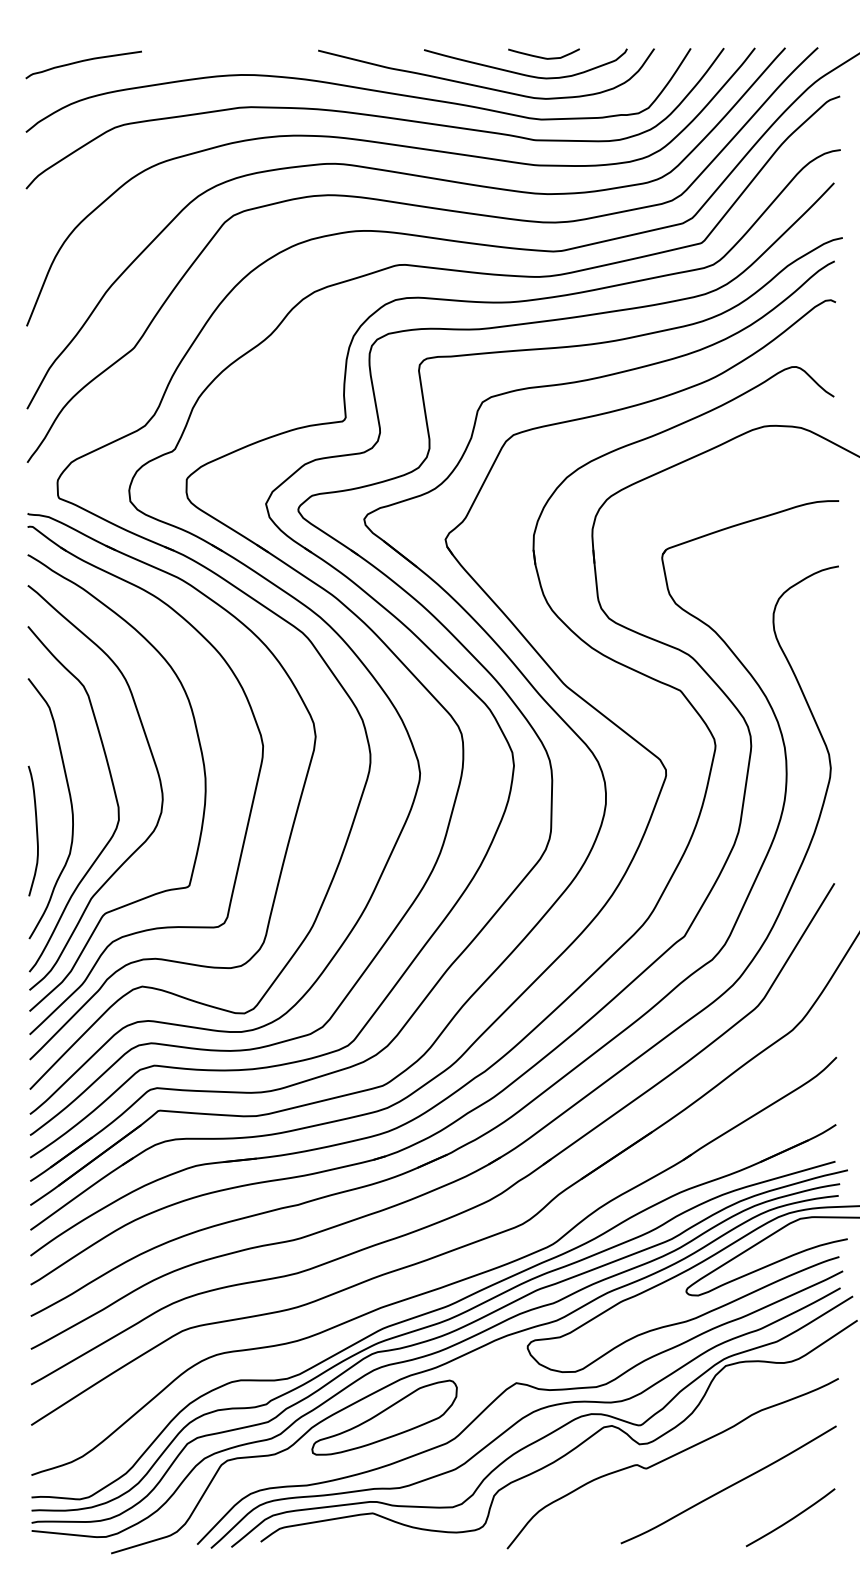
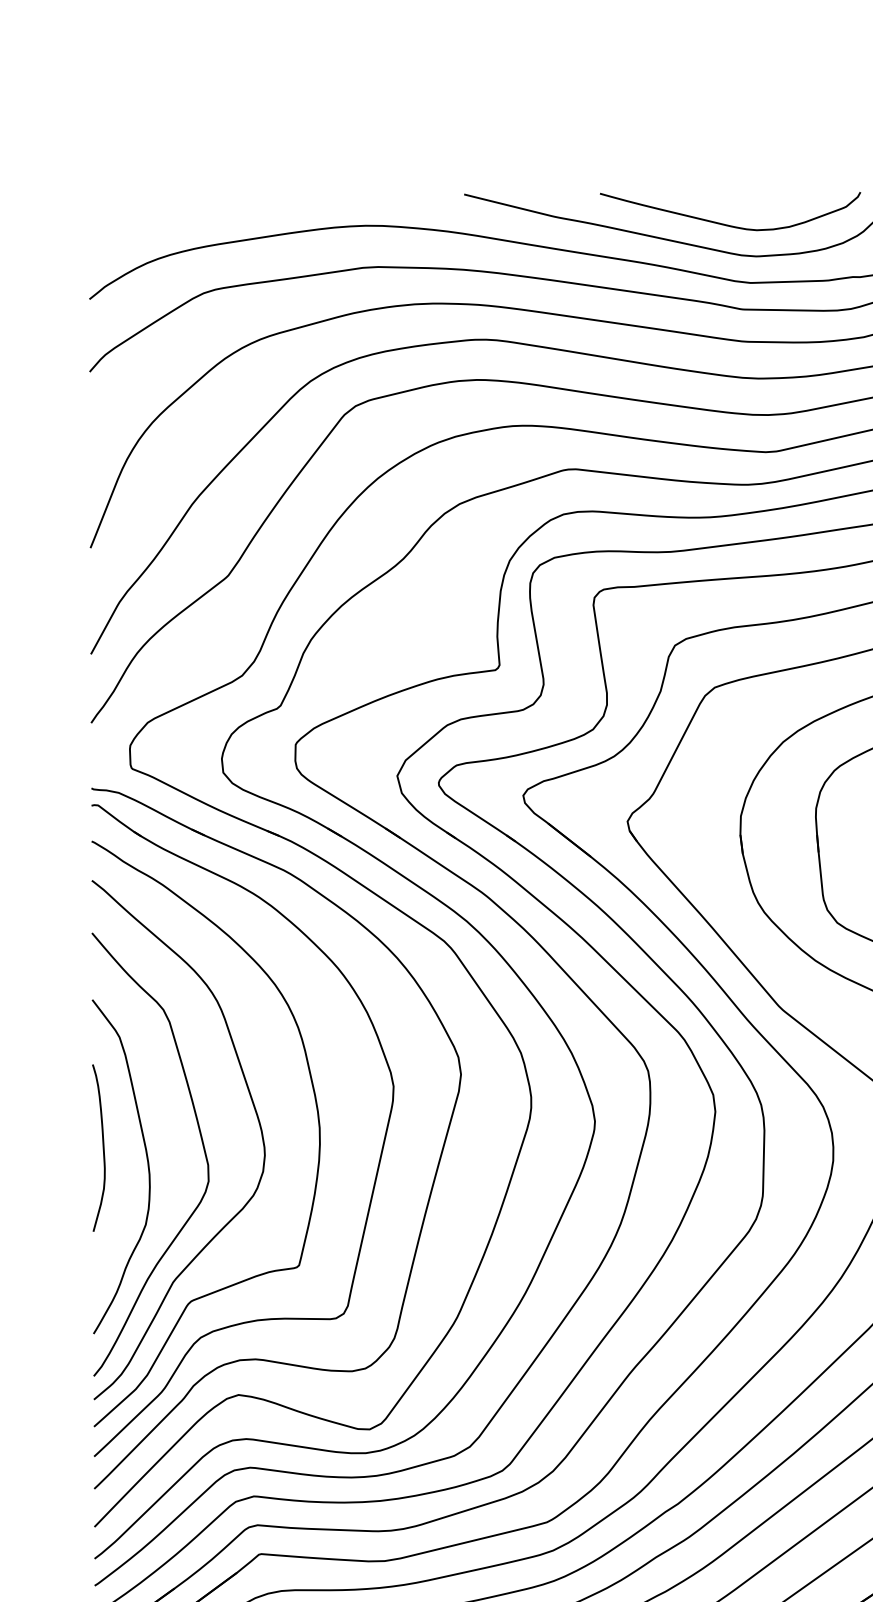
curve: (541, 56) -> (750, 202), removed
curve: (81, 62) -> (160, 209), removed
curve: (36, 830) -> (102, 1147), moved

